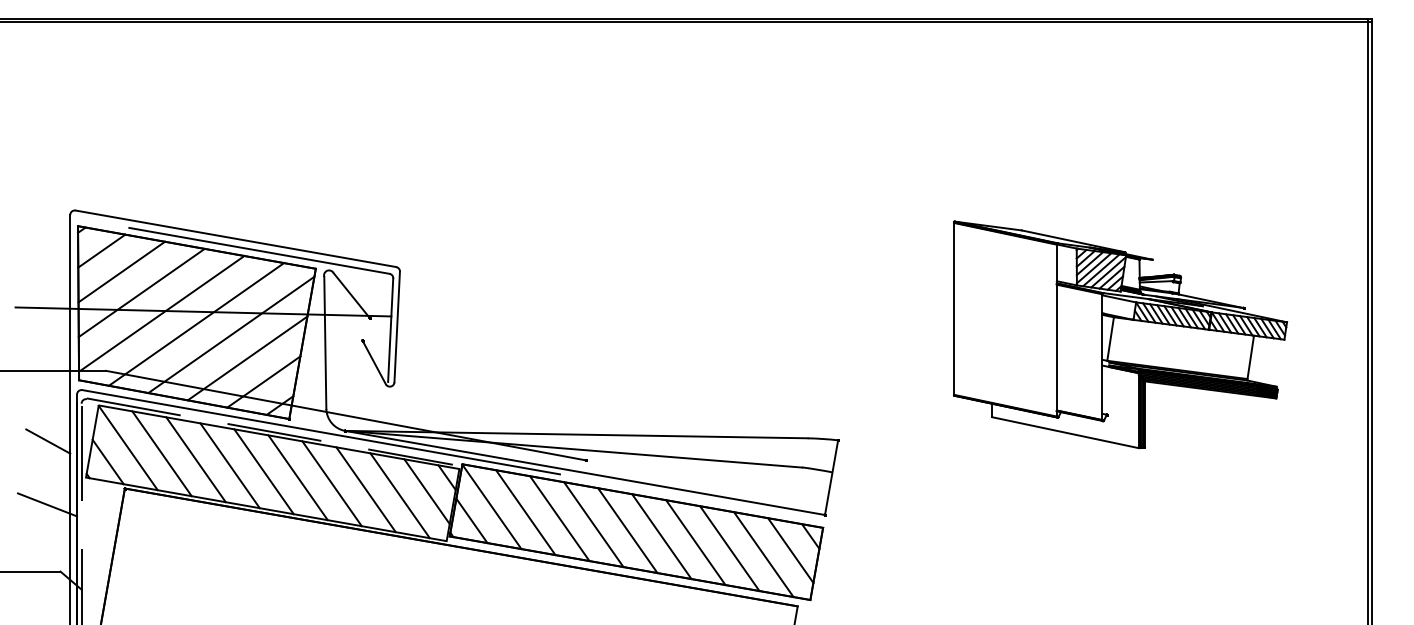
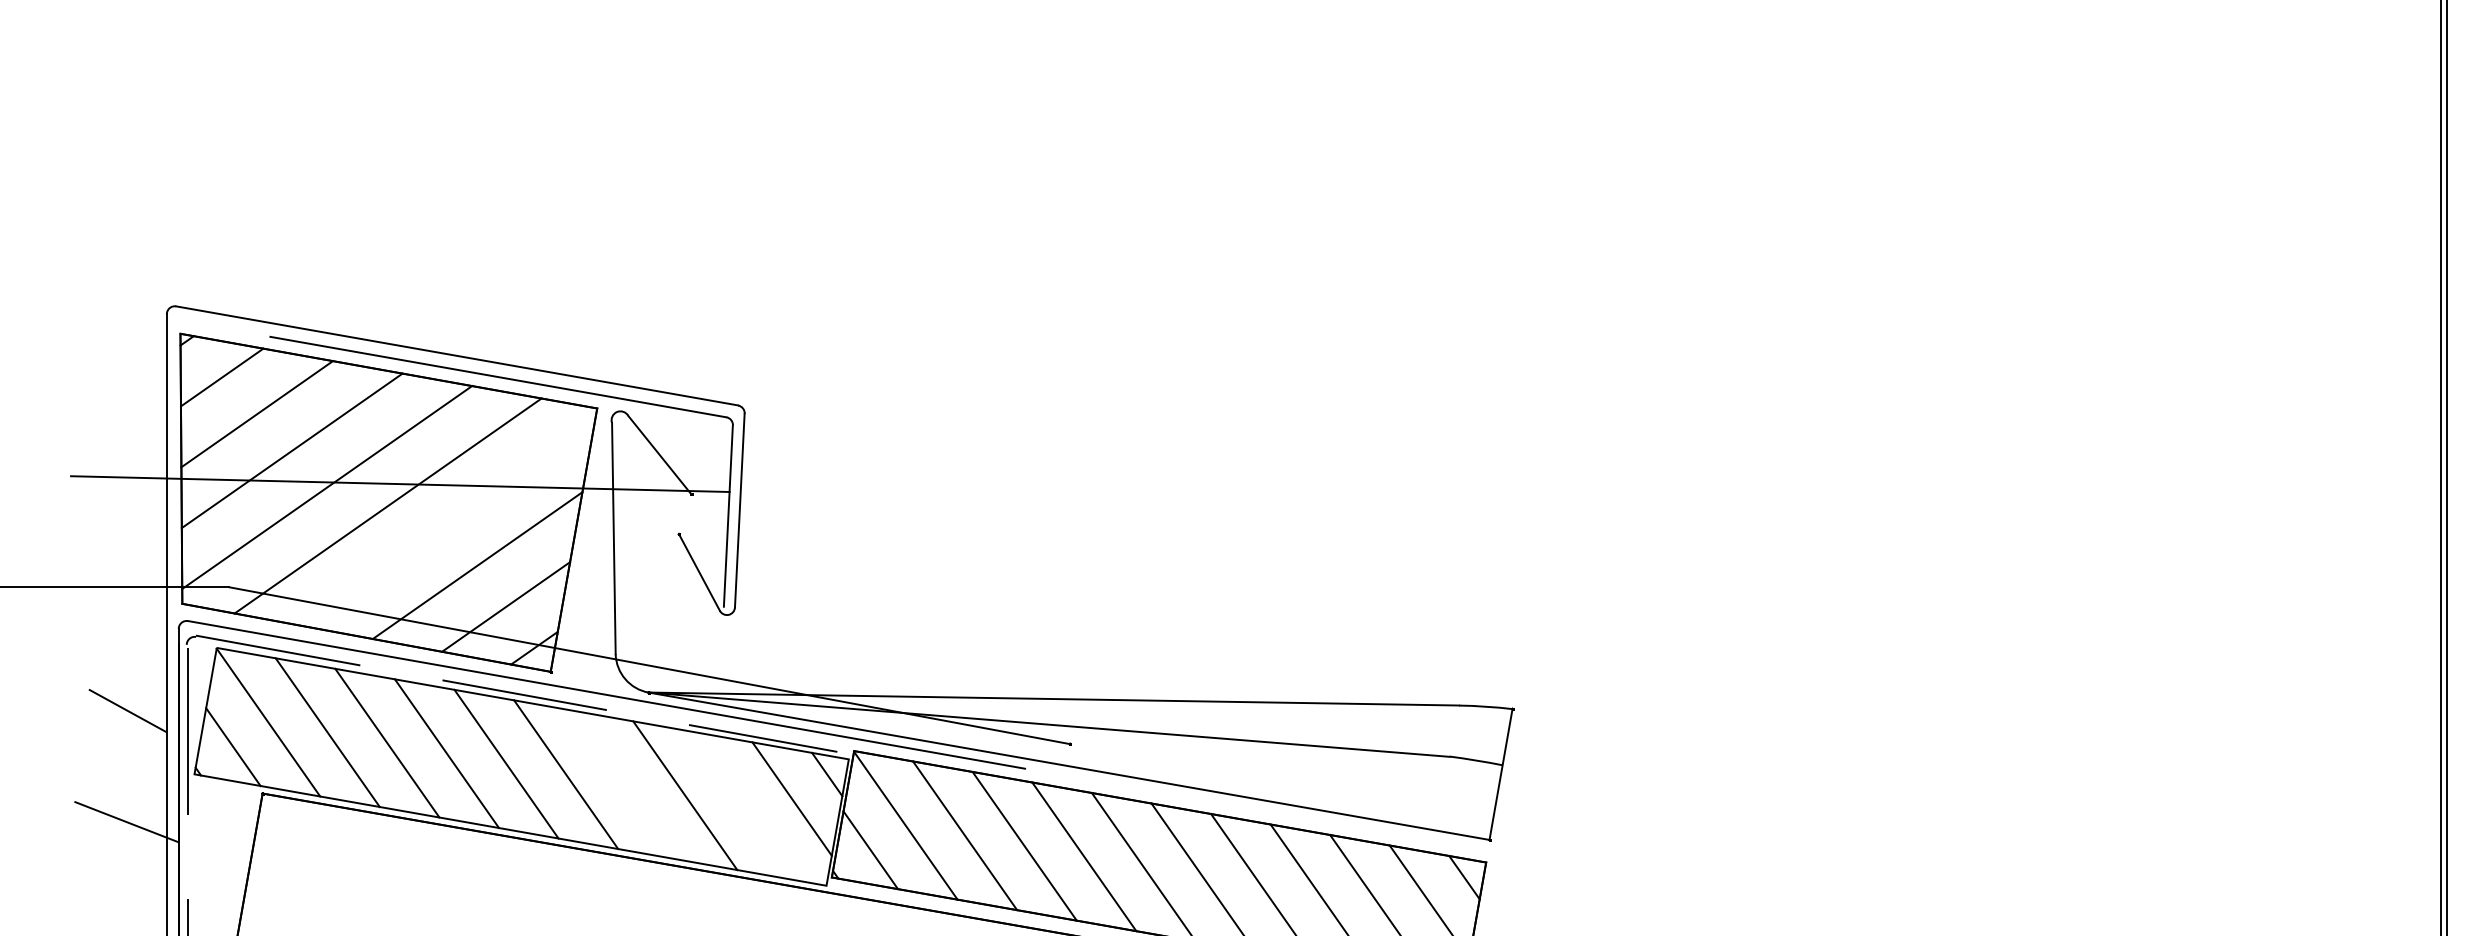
line: (231, 334) -> (449, 523), removed
part: (1120, 334) -> (2007, 523), removed
line: (331, 483) -> (624, 784), removed
line: (399, 495) -> (743, 805), removed

